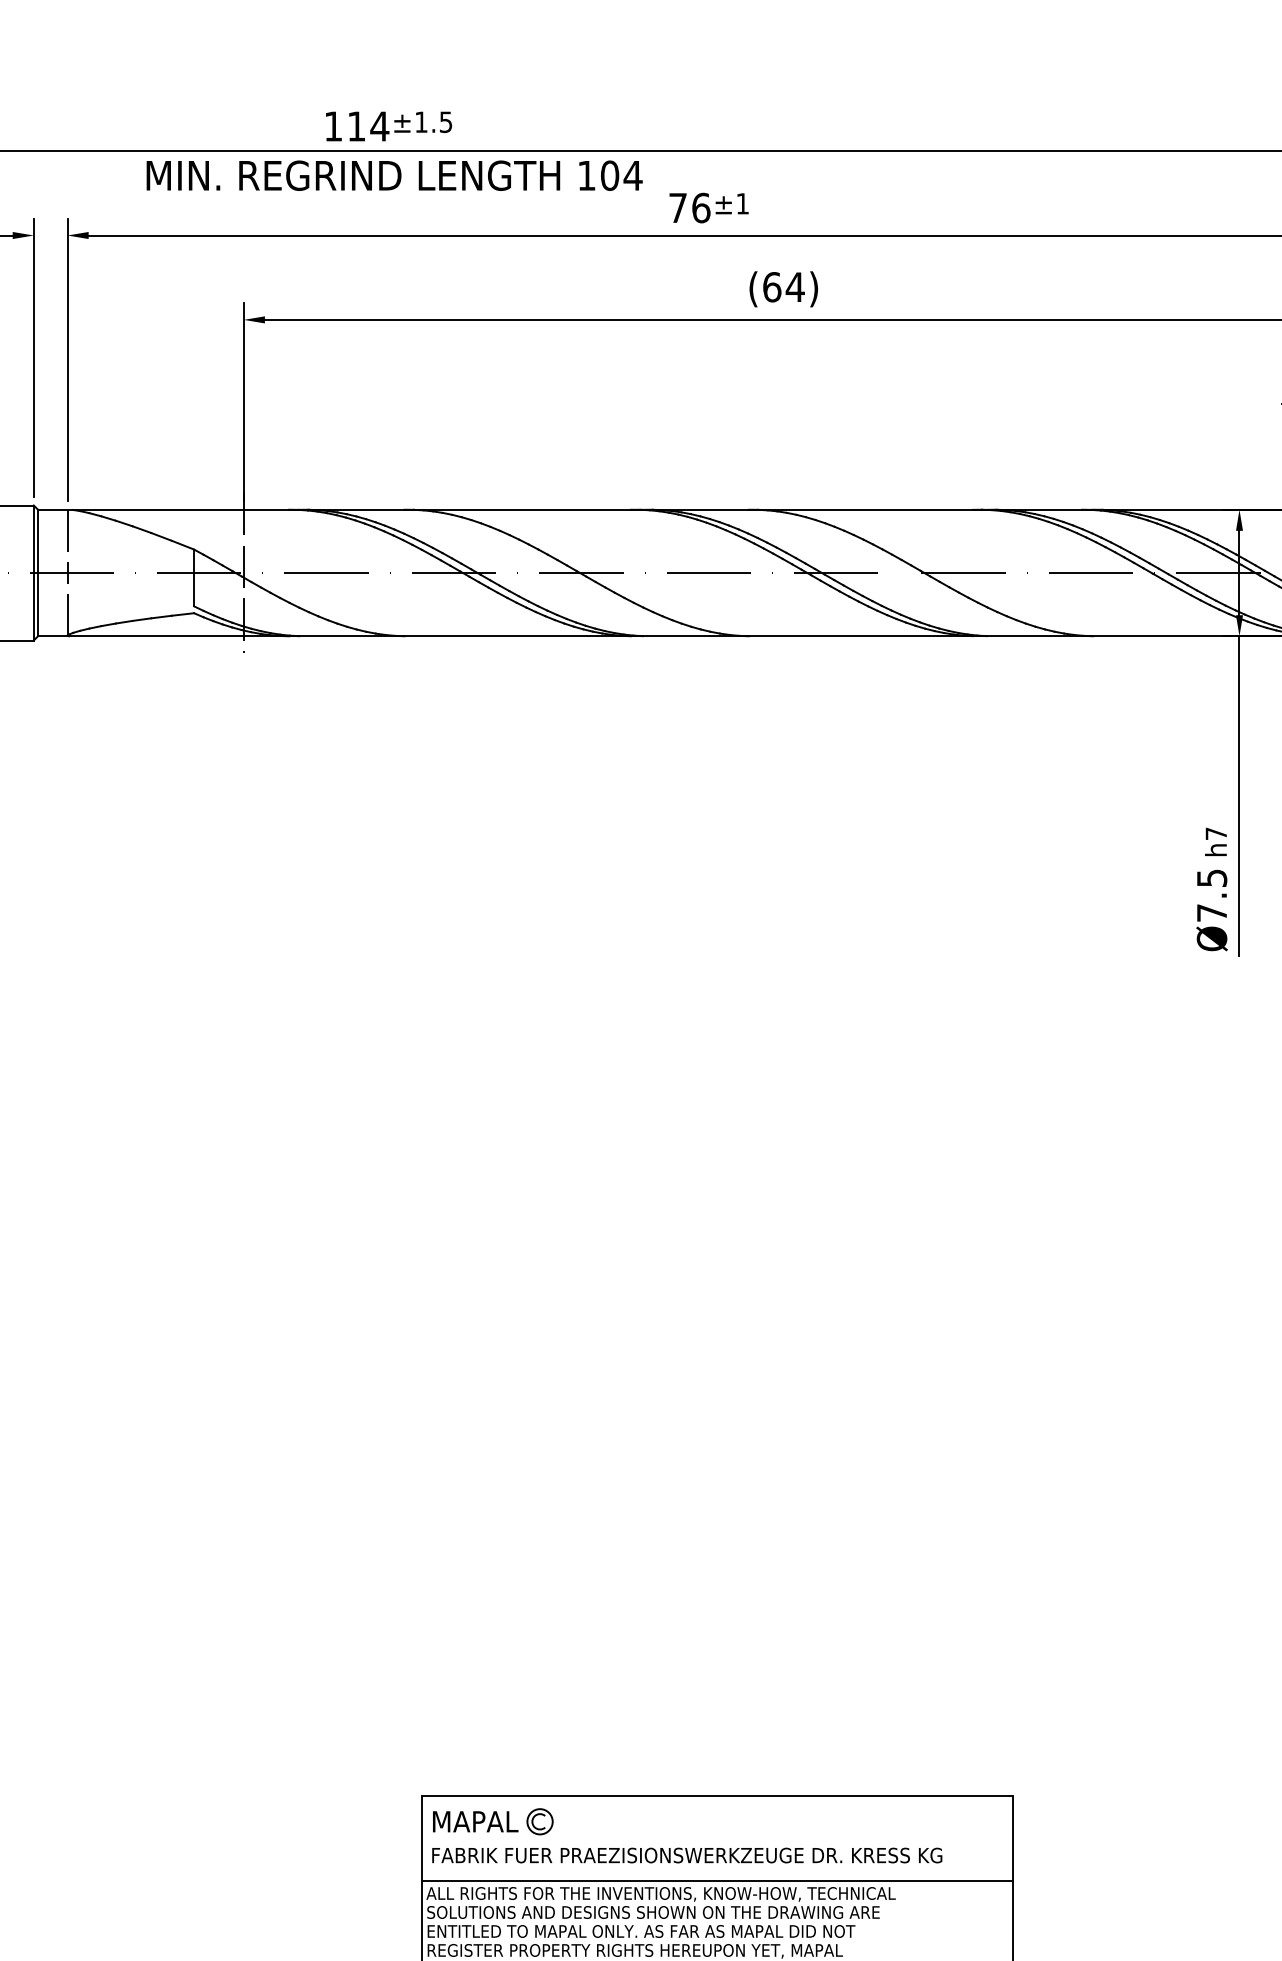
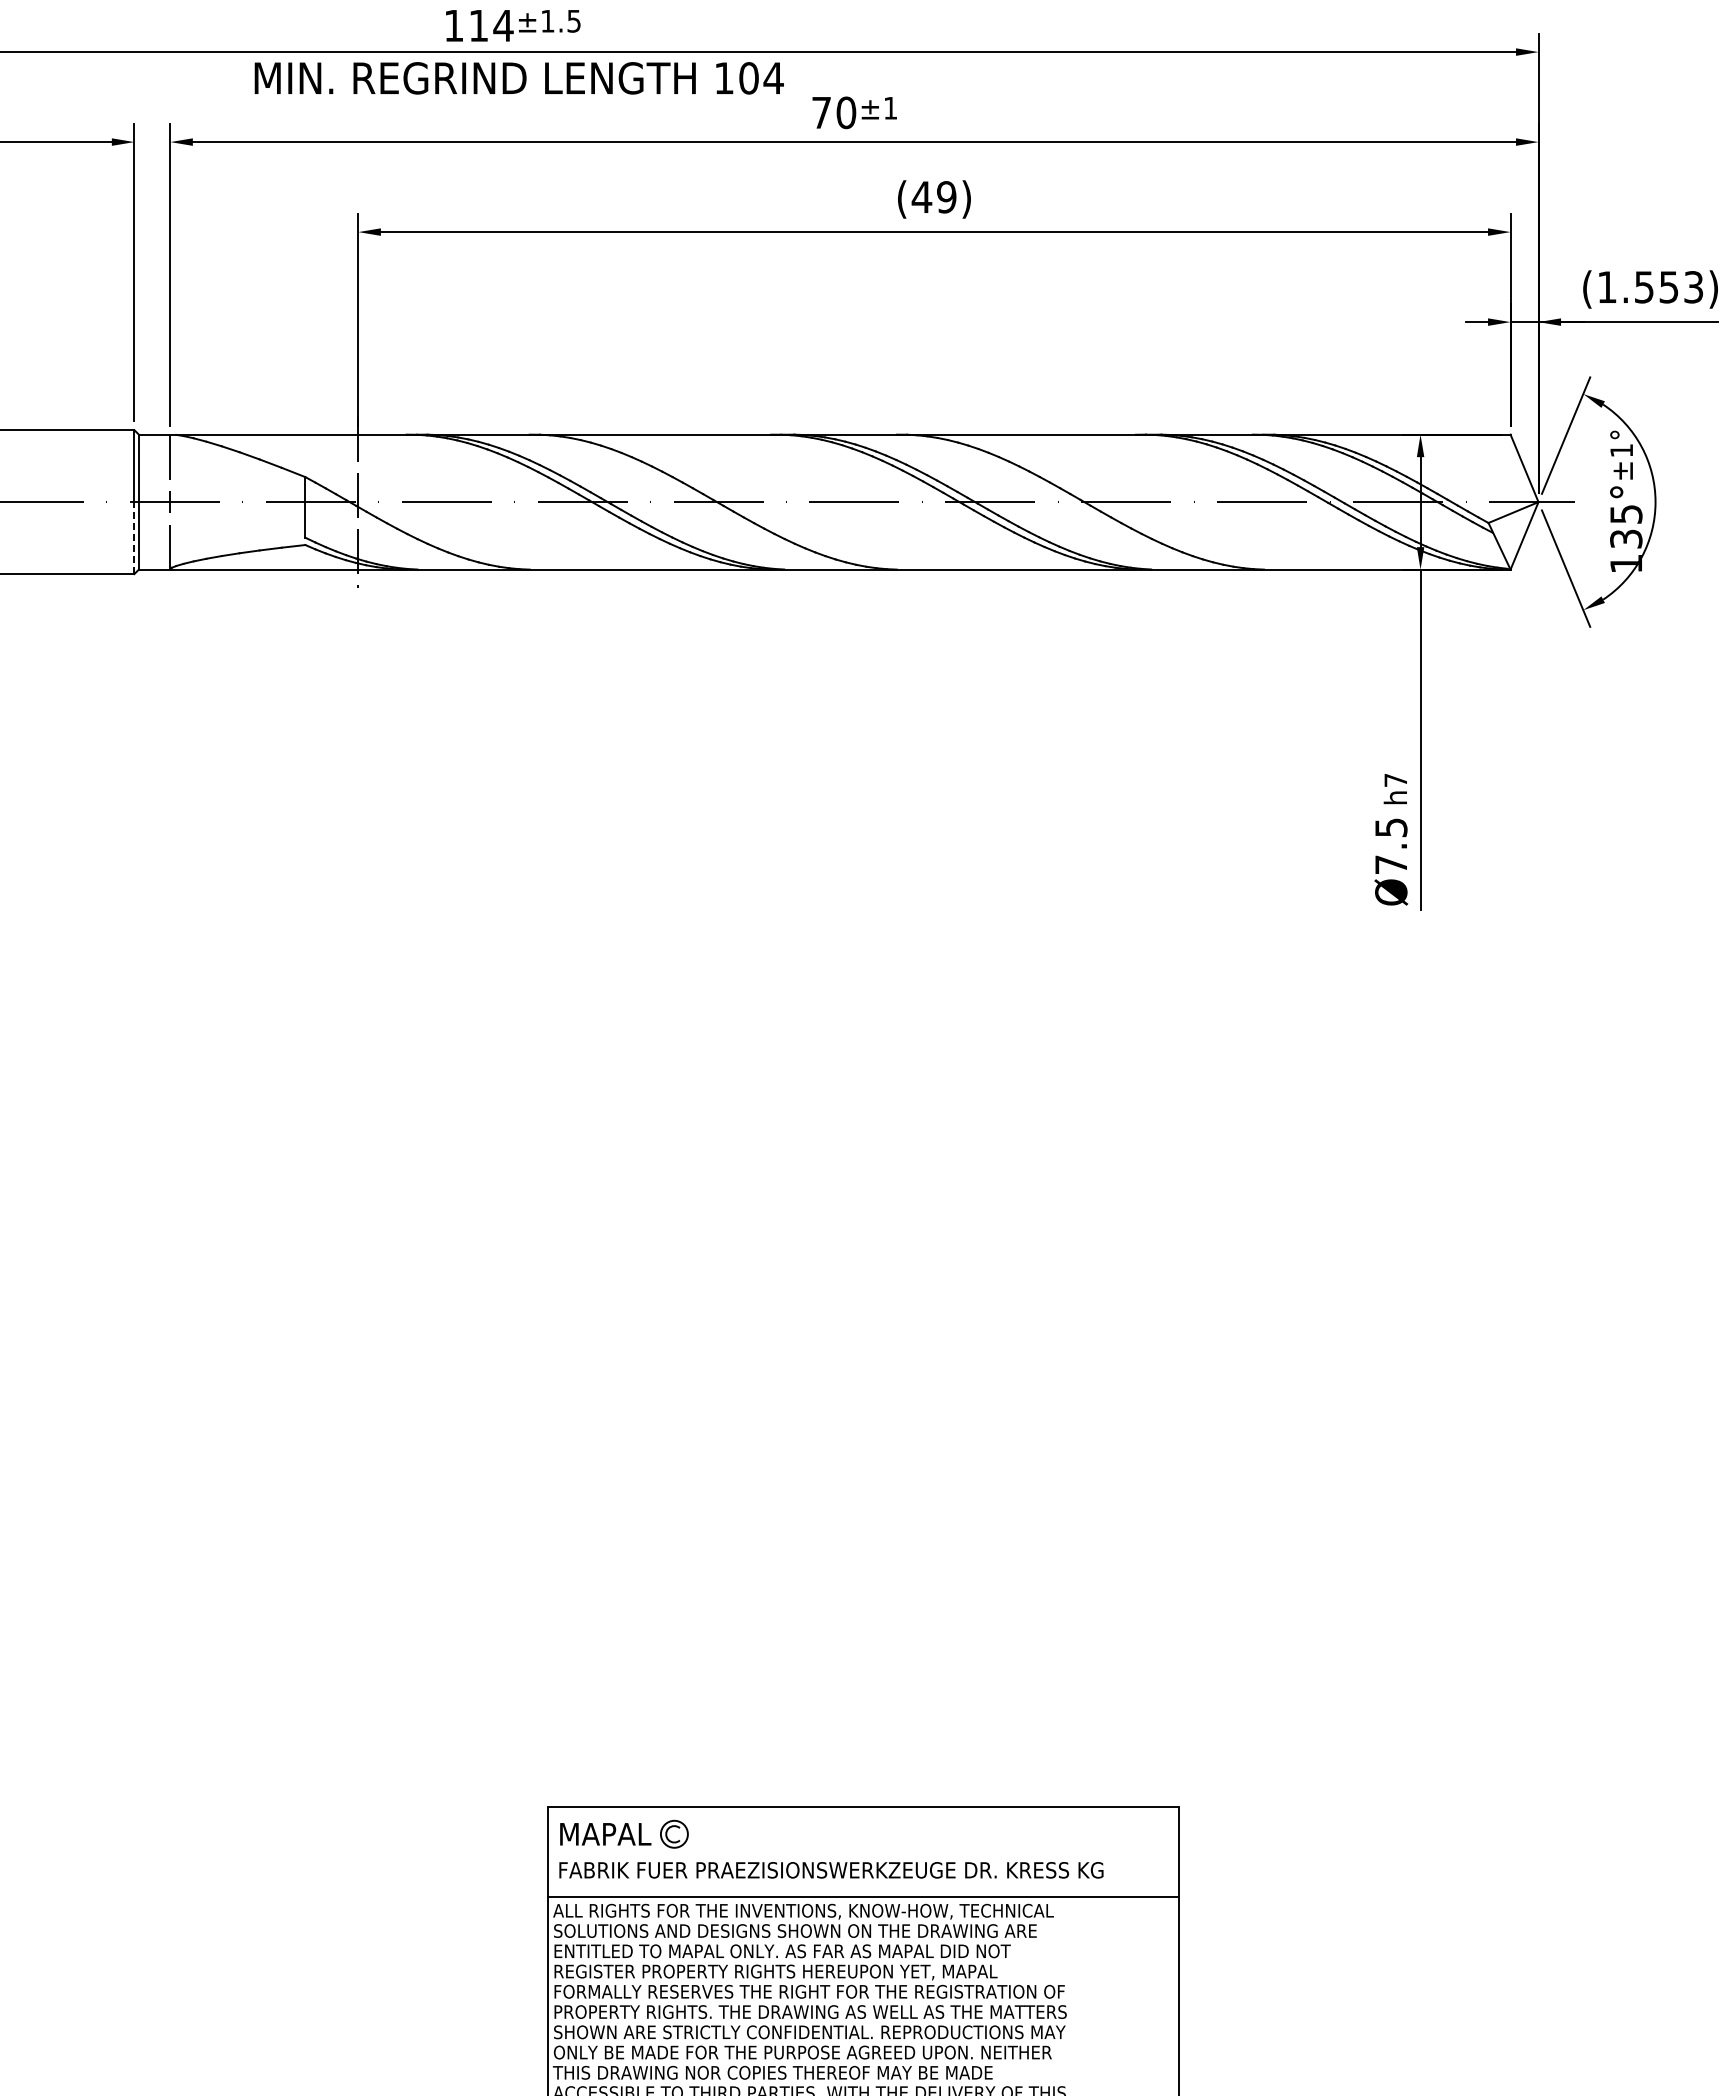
text: (701, 207) -> (846, 112), 76 -> 70
text: (782, 287) -> (933, 197), (64) -> (49)
line: (33, 606) -> (134, 537), solid -> dashed

